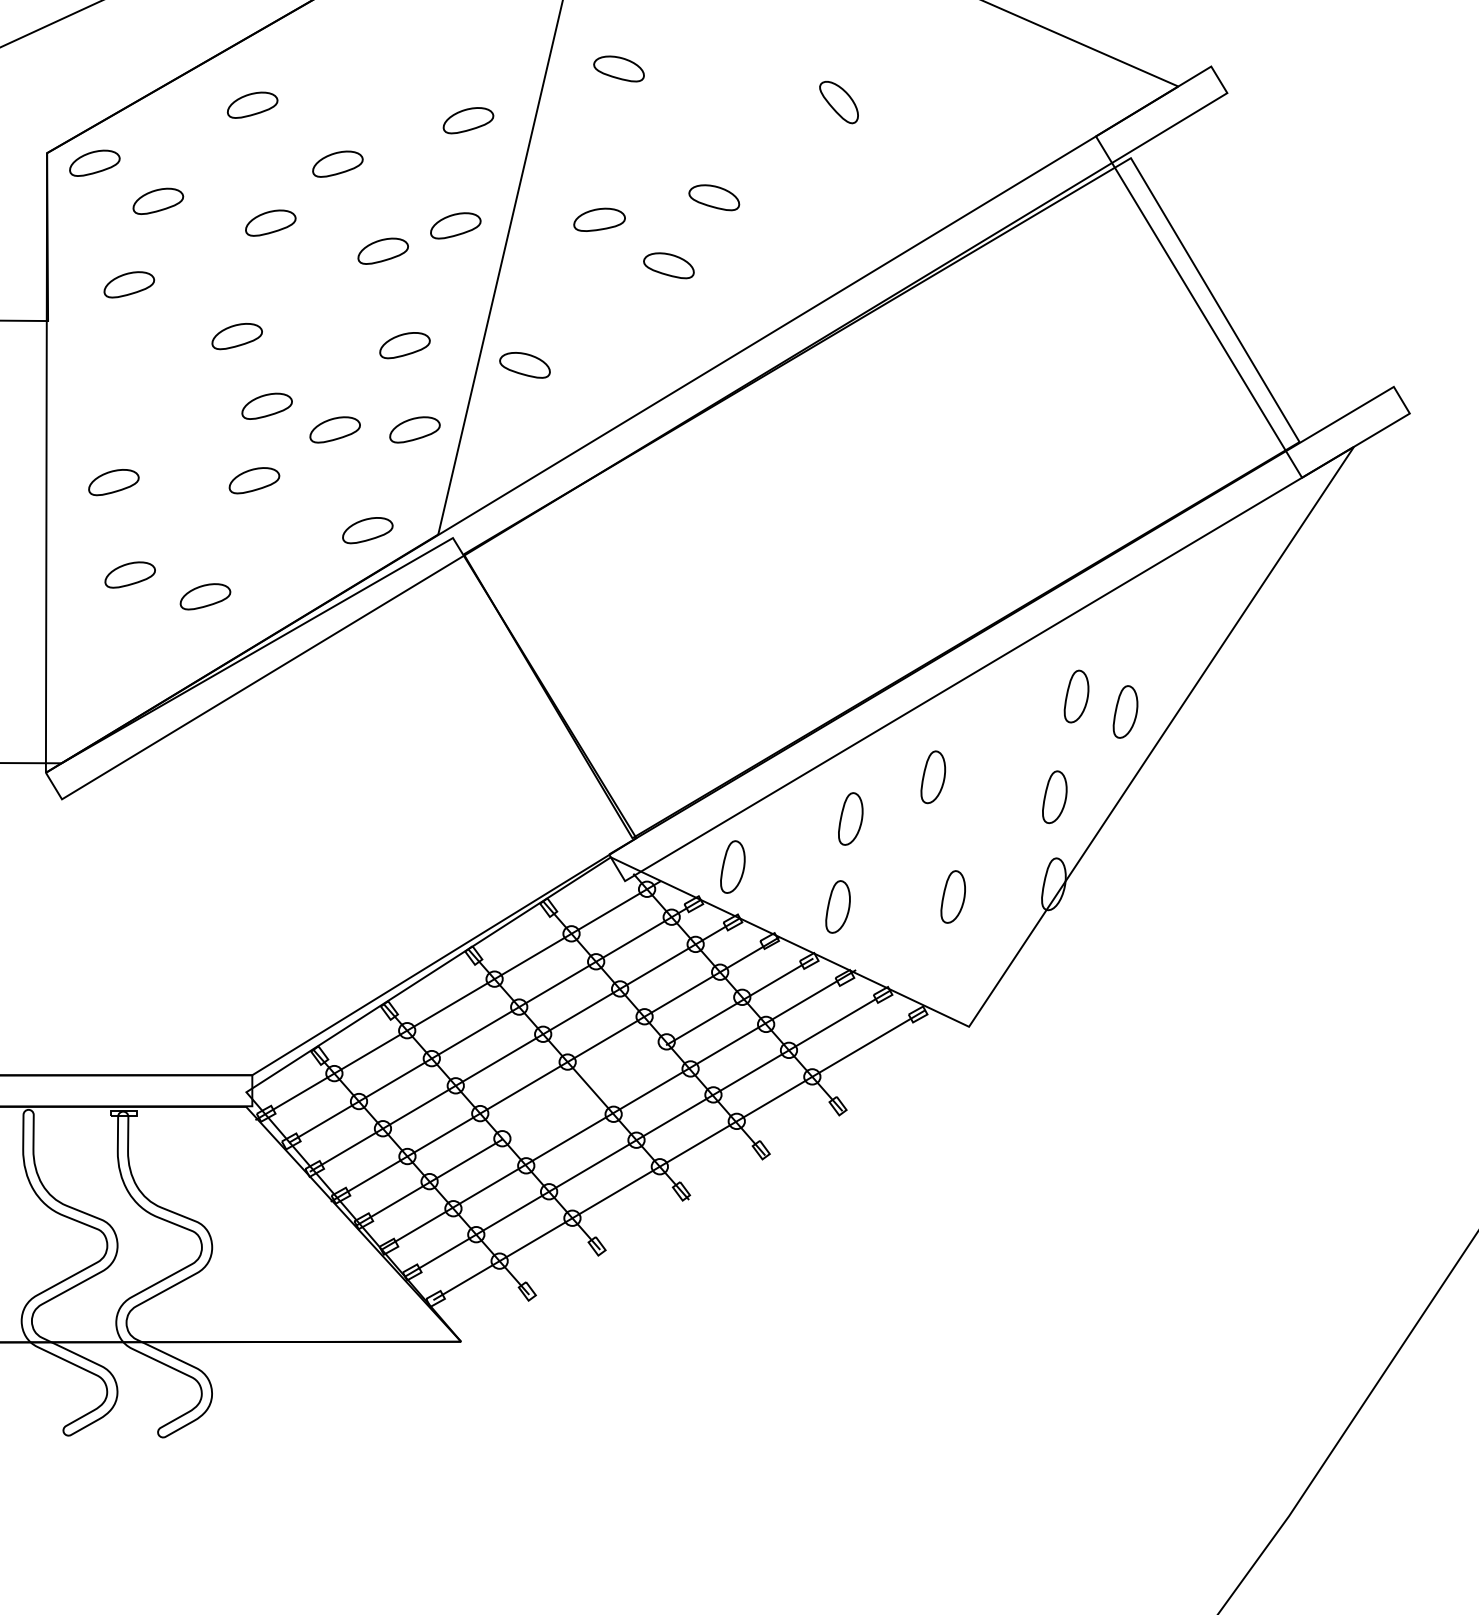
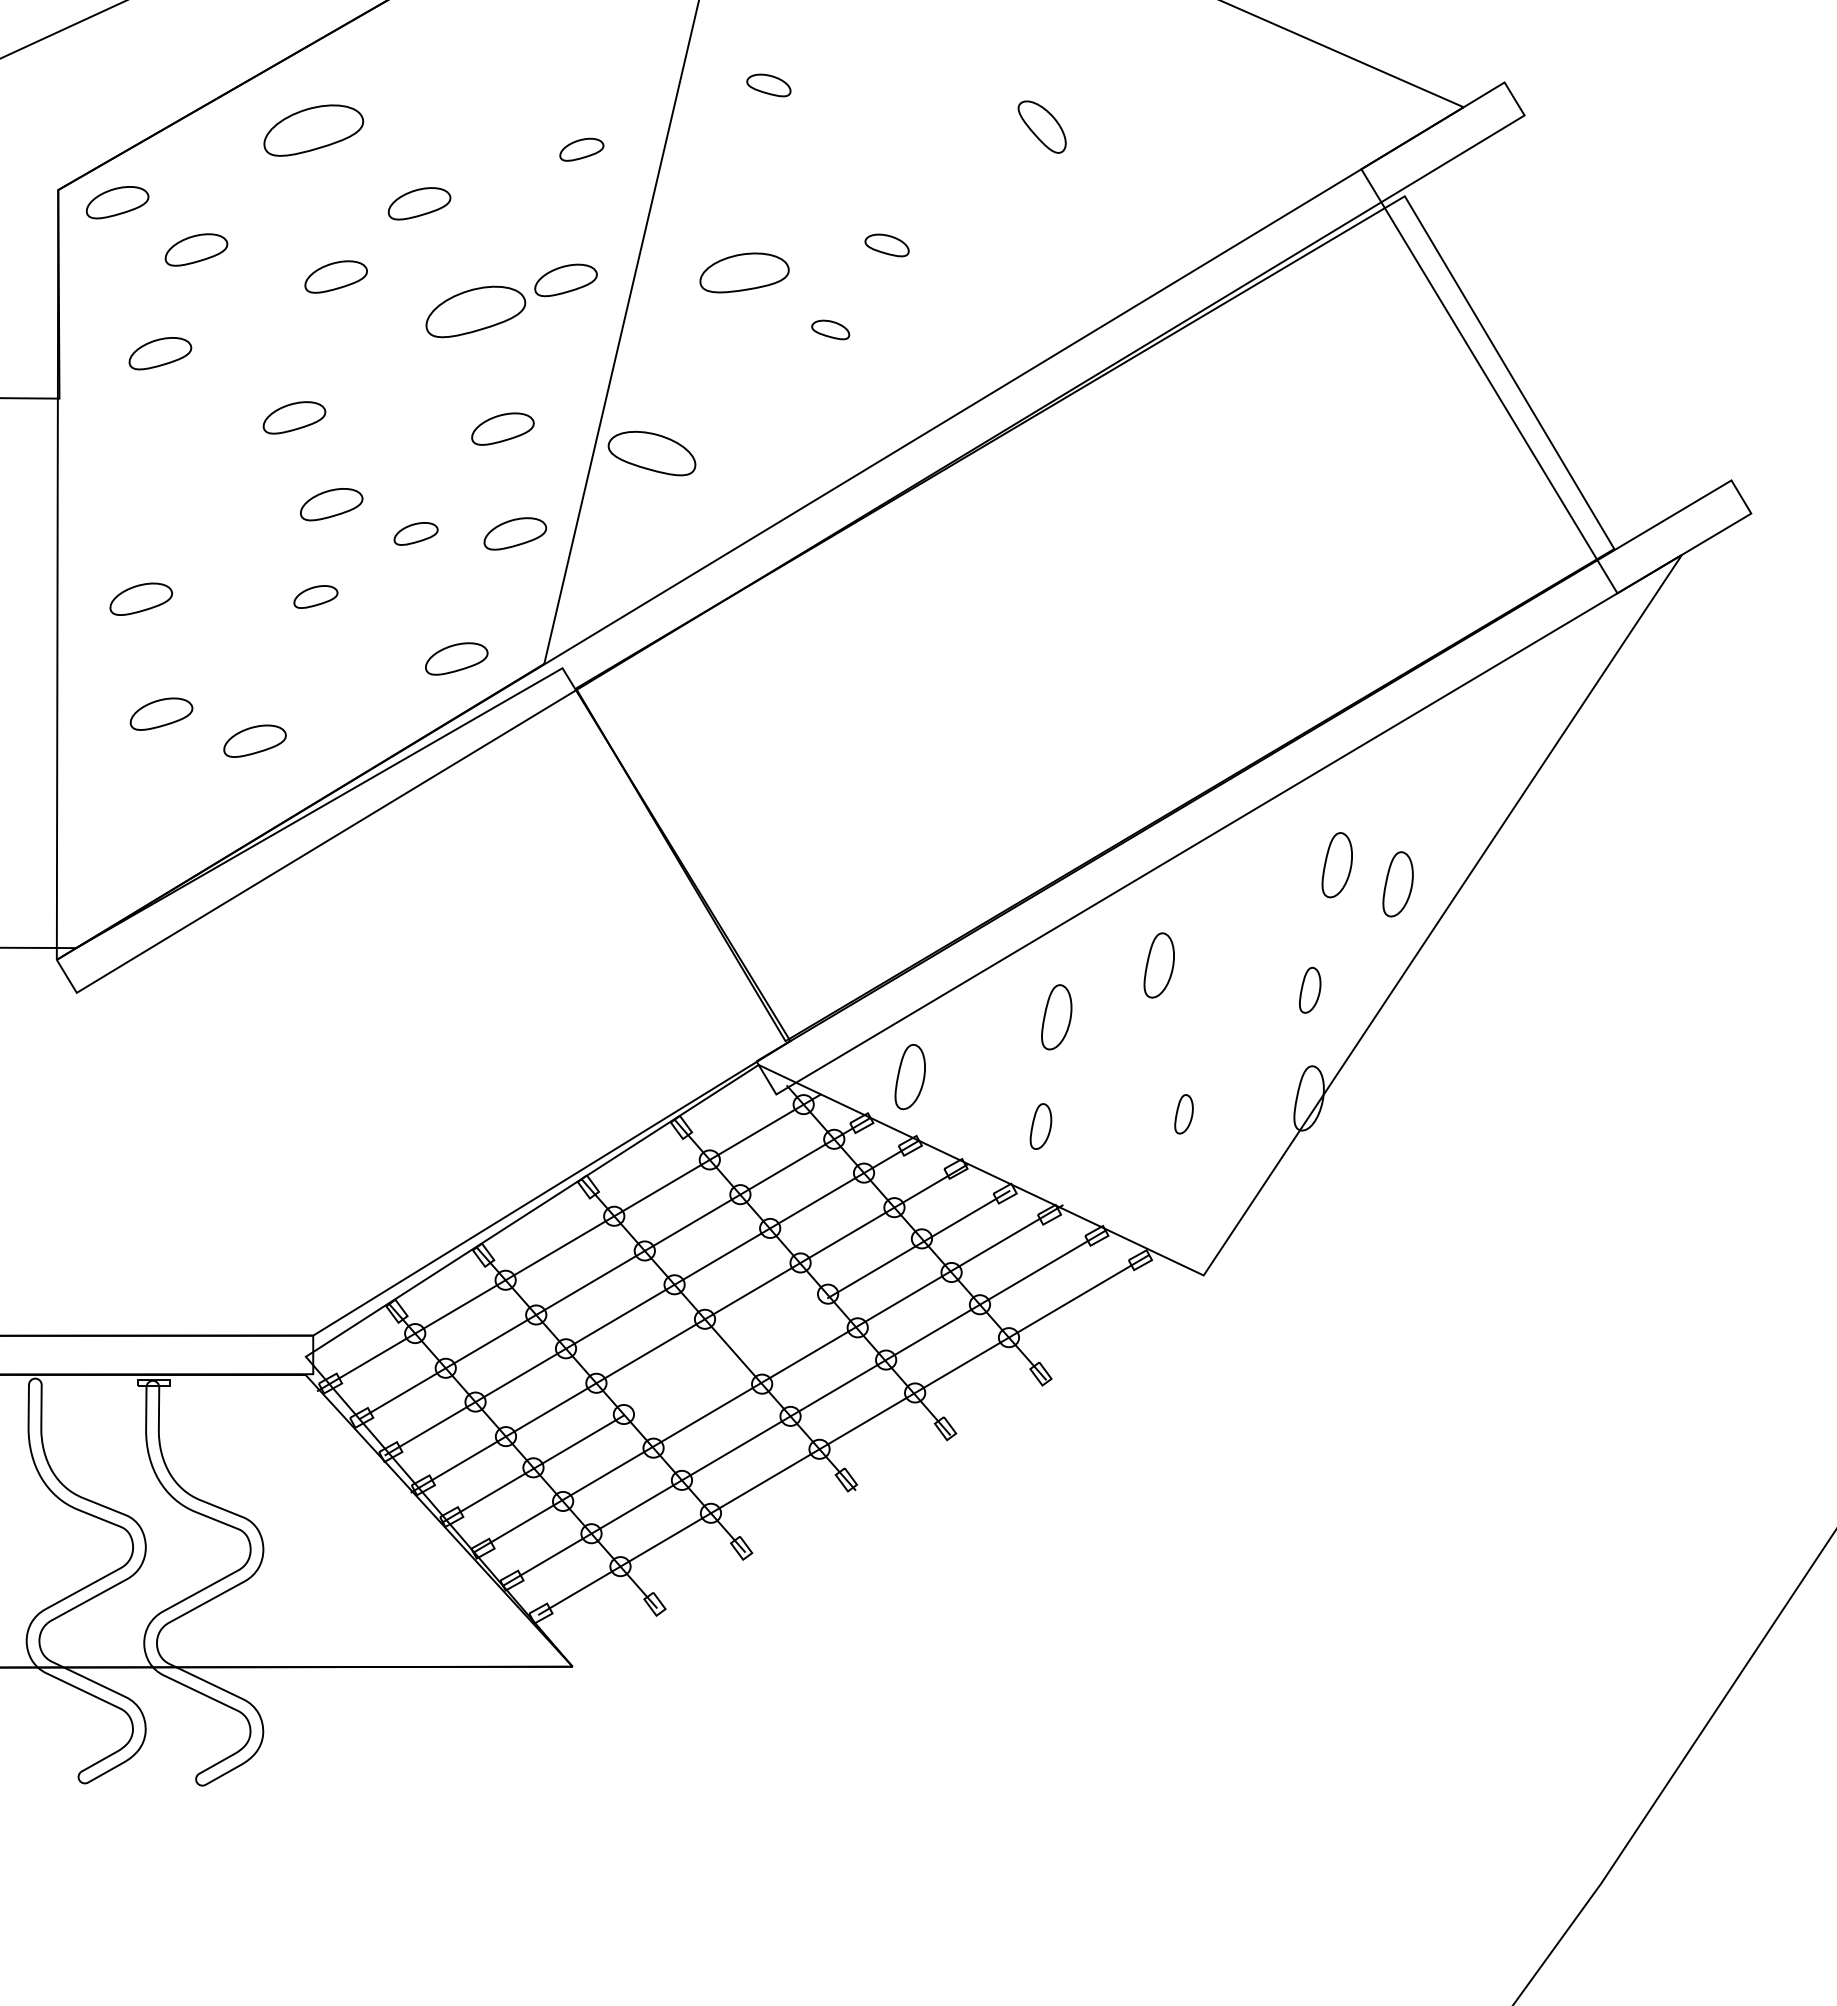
part: (618, 69) -> (768, 85), size x0.7
part: (252, 105) -> (313, 130), size x1.6
part: (468, 120) -> (581, 149), size x0.7
part: (713, 197) -> (886, 245), size x0.7
part: (599, 219) -> (744, 272), size x1.4
part: (382, 250) -> (475, 311), size x1.6
part: (668, 265) -> (830, 329), size x0.6
part: (524, 365) -> (651, 453), size x1.4
part: (334, 429) -> (415, 533), size x0.7
part: (254, 480) -> (315, 596), size x0.7
part: (1054, 797) -> (1309, 990), size x0.7
part: (952, 897) -> (1183, 1114), size x0.6
part: (837, 906) -> (1040, 1126), size x0.7

